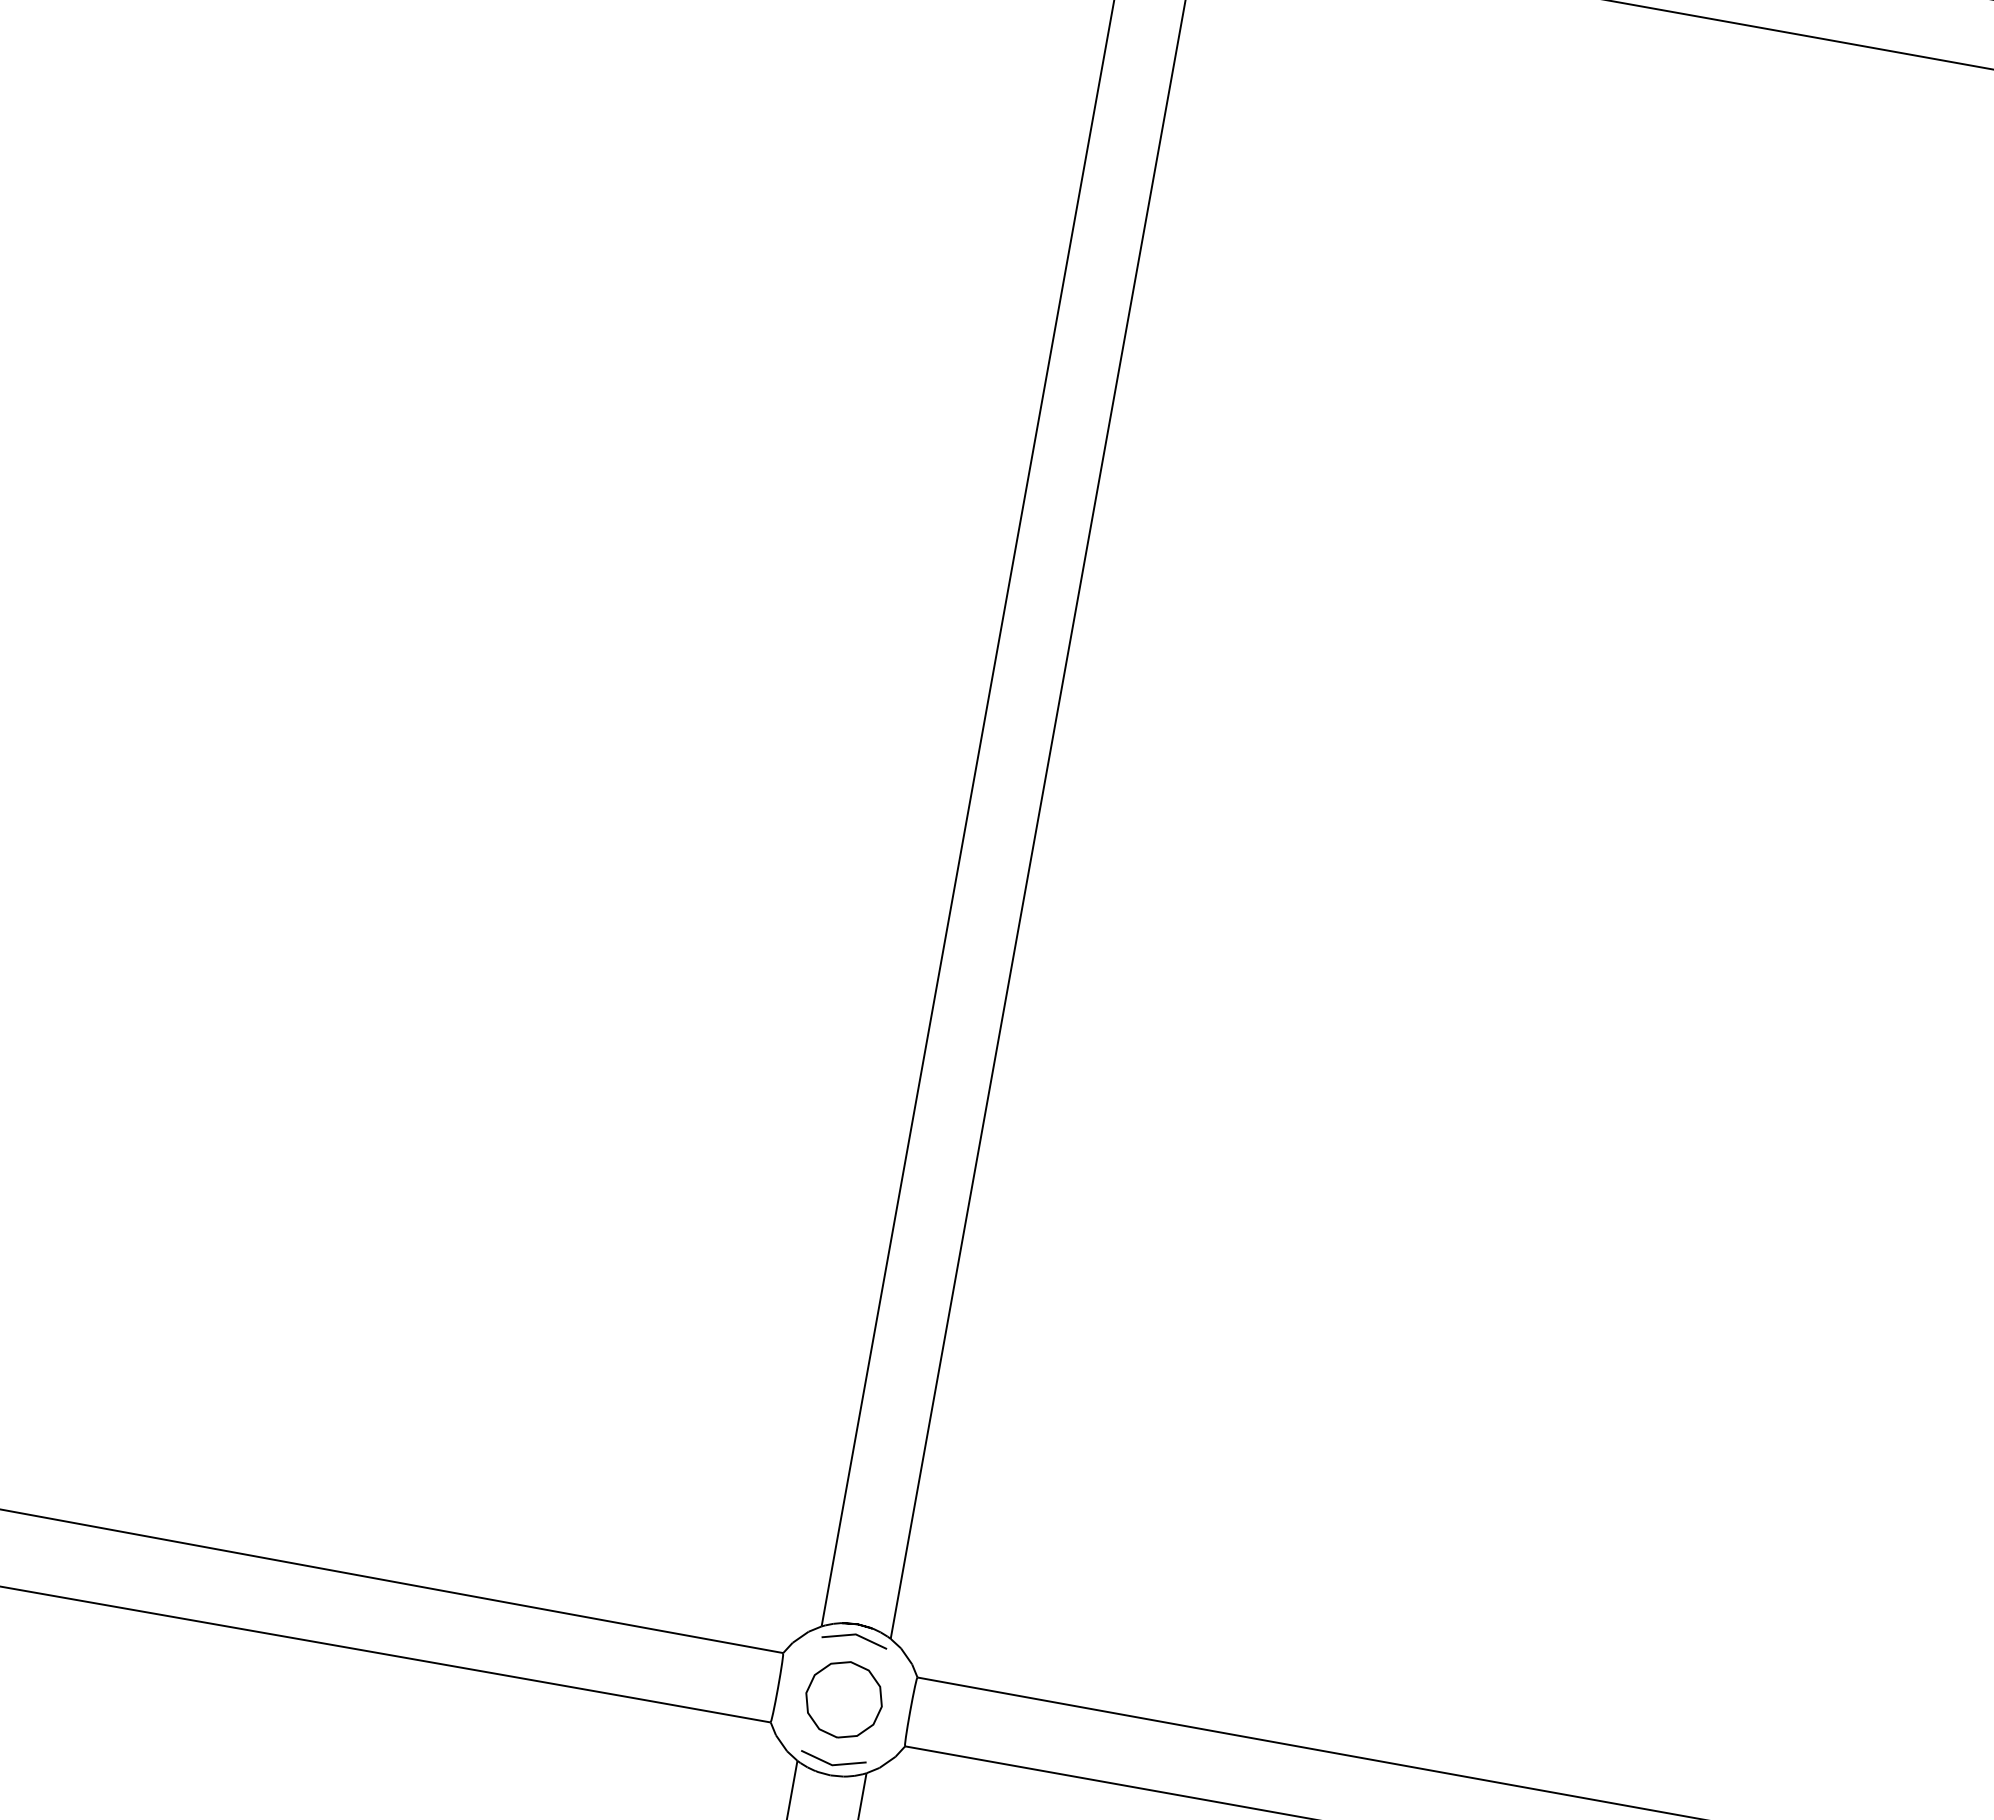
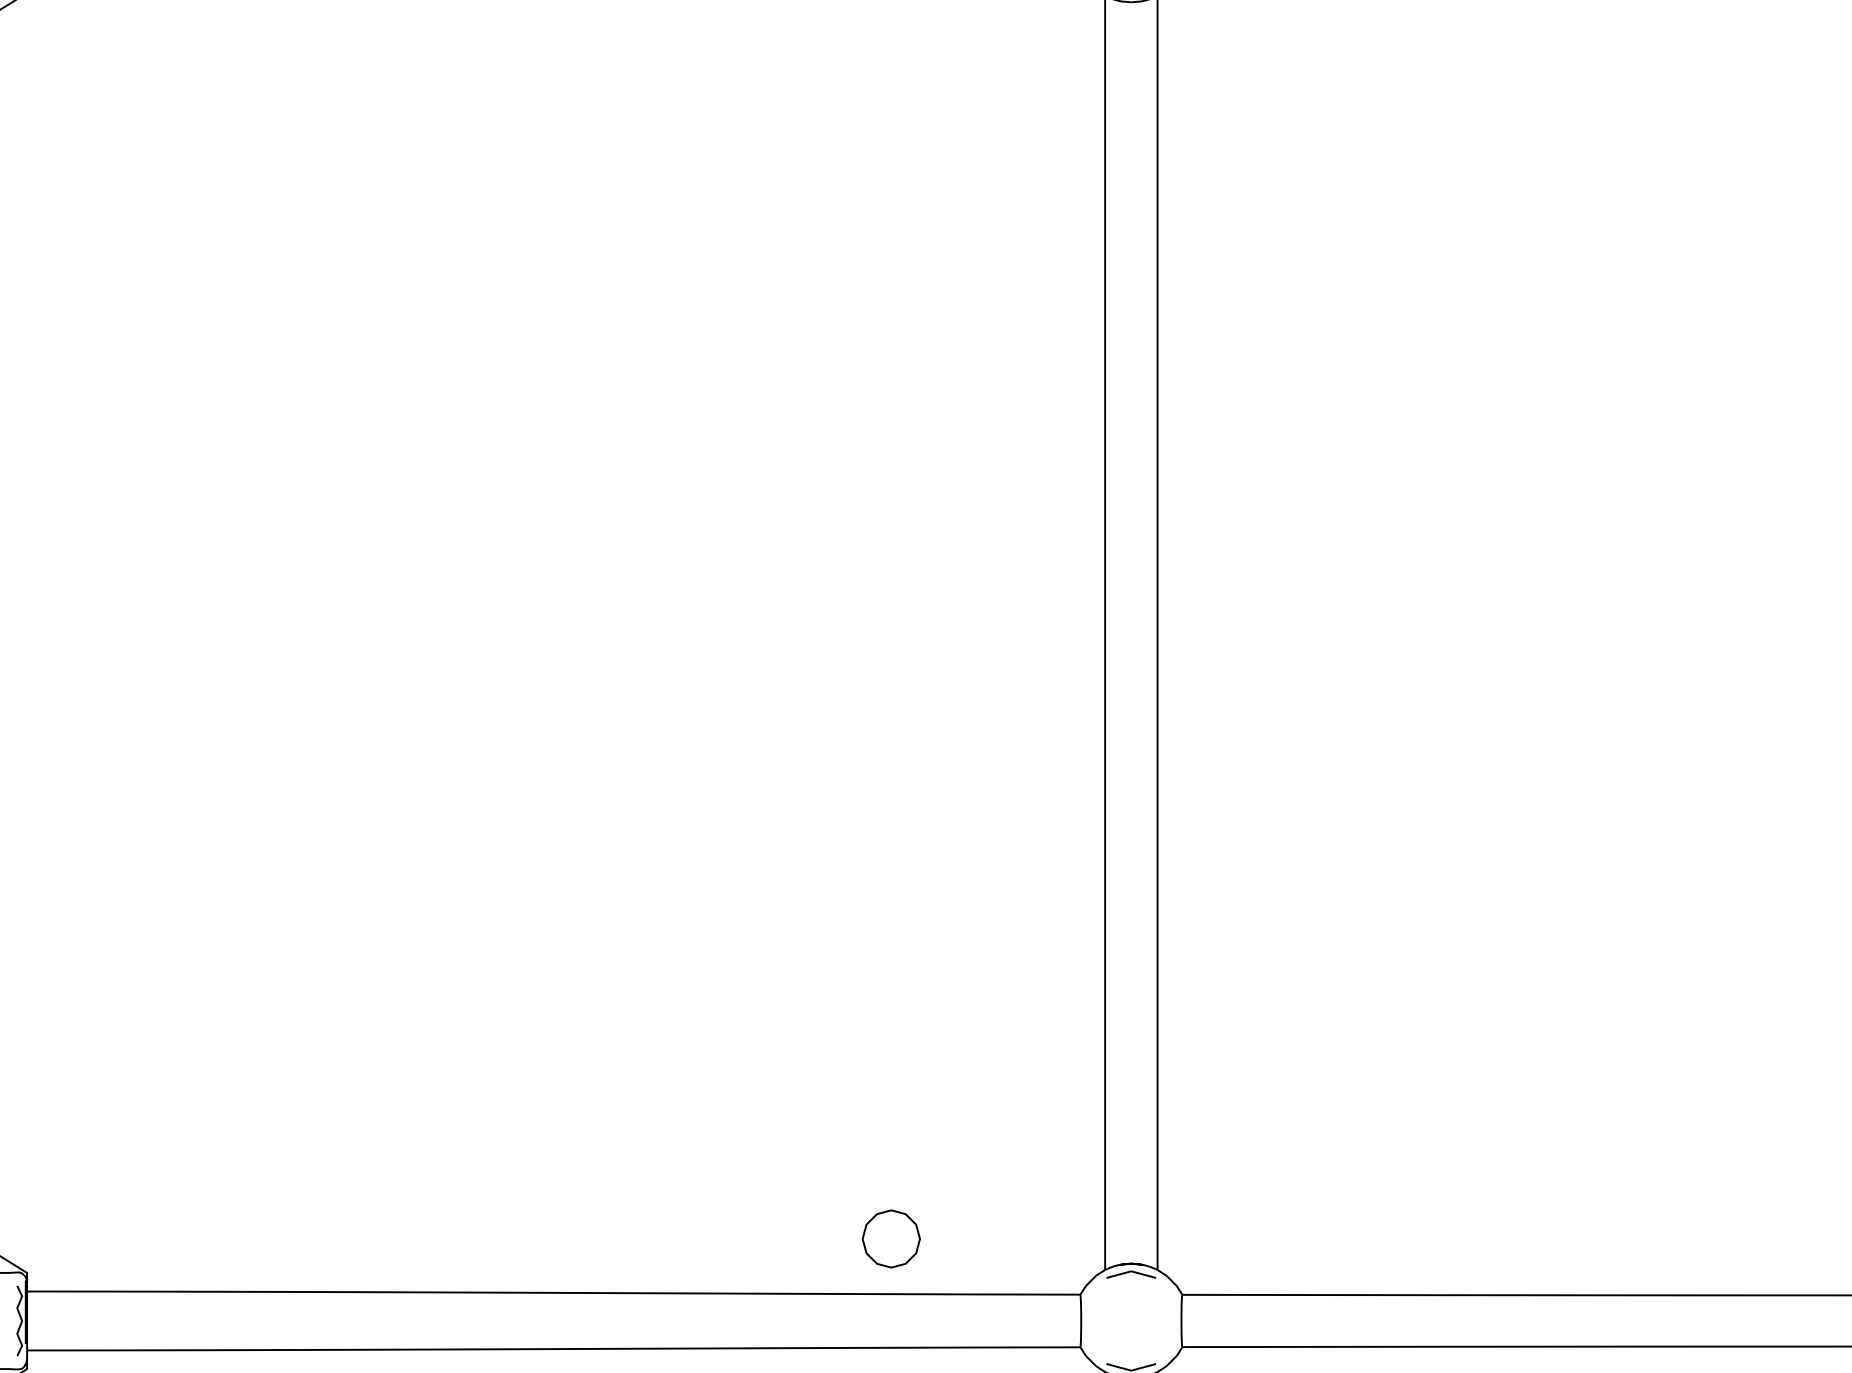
part: (843, 1699) -> (890, 1238), moved

